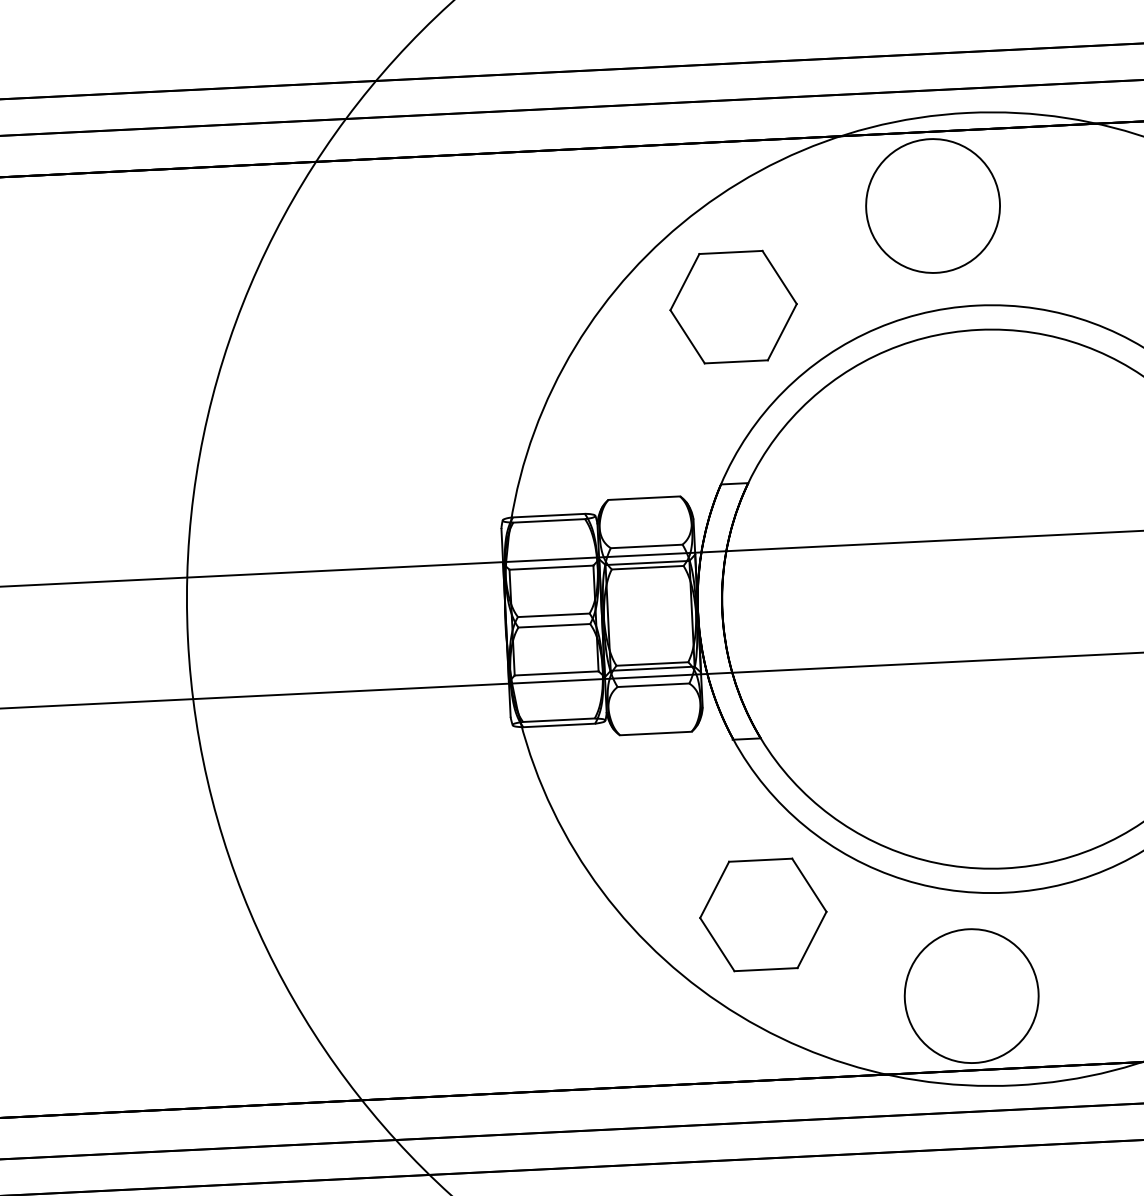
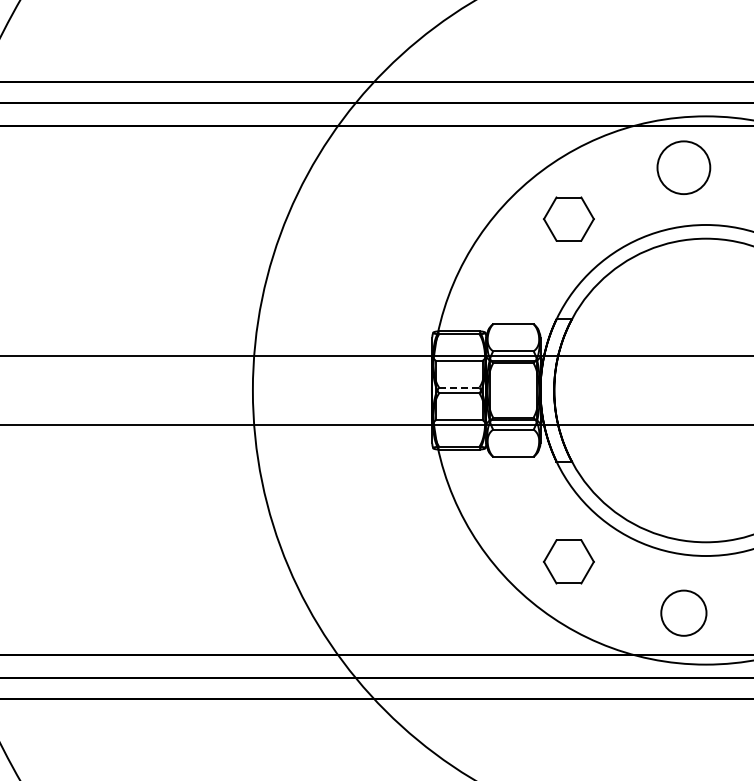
circle: (932, 205) -> (683, 167), size x0.7
part: (732, 306) -> (568, 218), size x0.7
line: (554, 615) -> (459, 387), solid -> dashed
part: (762, 914) -> (568, 561), size x0.7
circle: (970, 994) -> (683, 612), size x0.6

